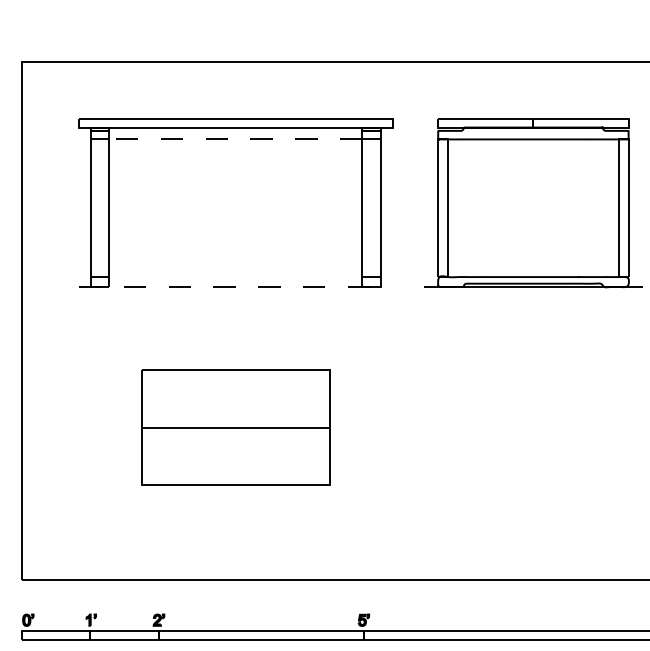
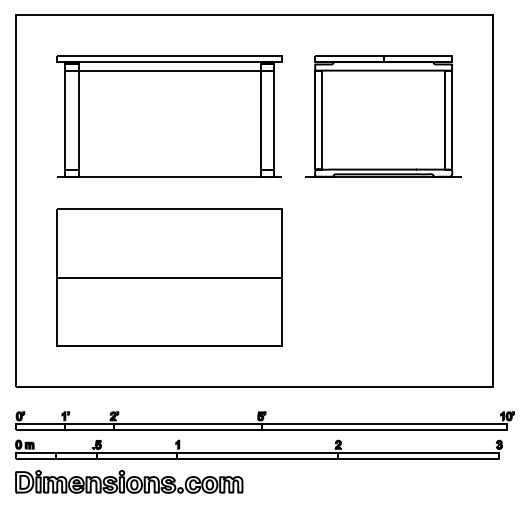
line: (235, 139) -> (169, 70), dashed -> solid
line: (235, 286) -> (169, 176), dashed -> solid
part: (235, 427) -> (169, 277), size x1.67

